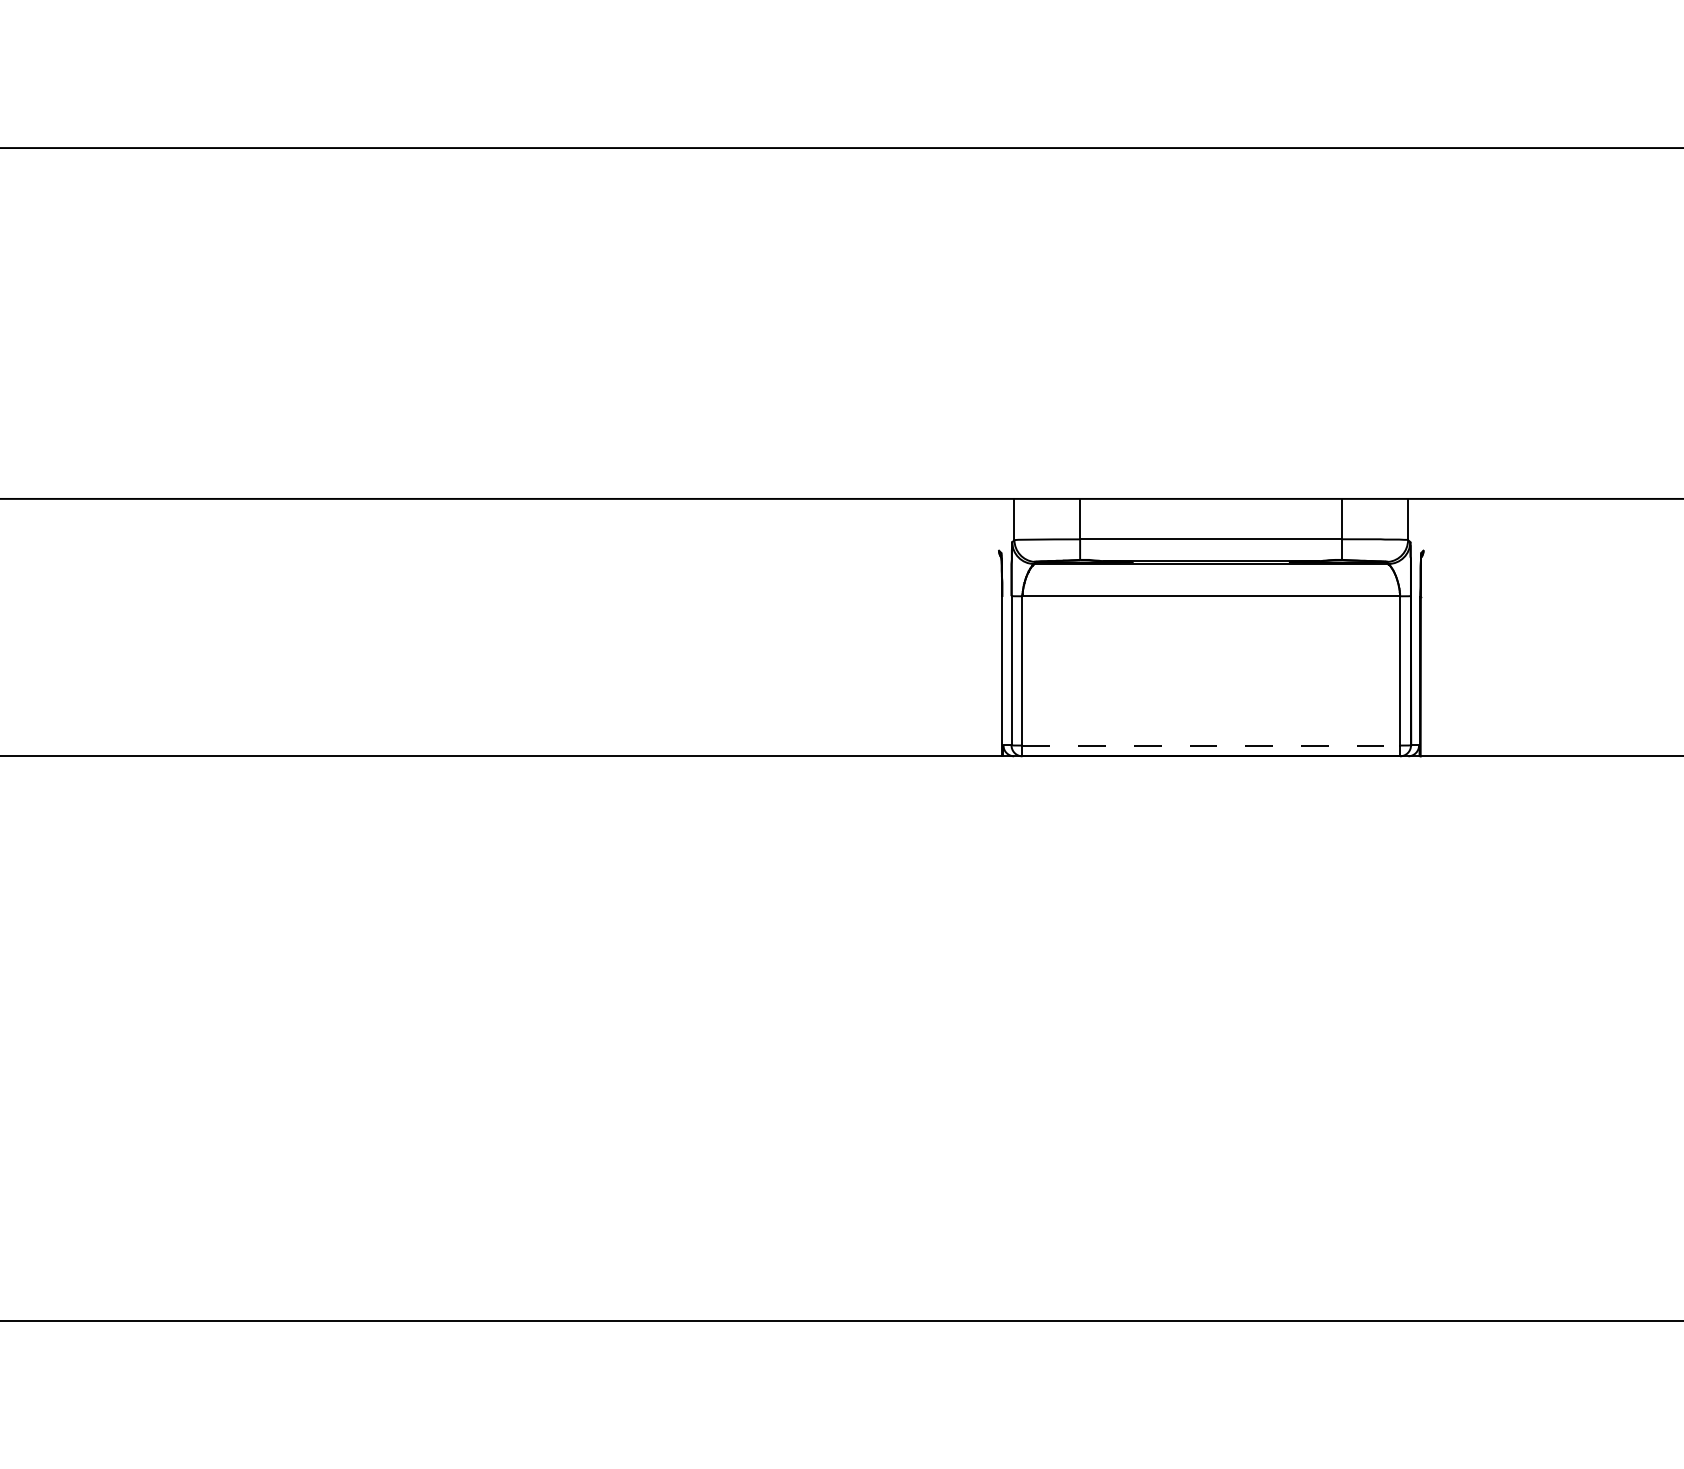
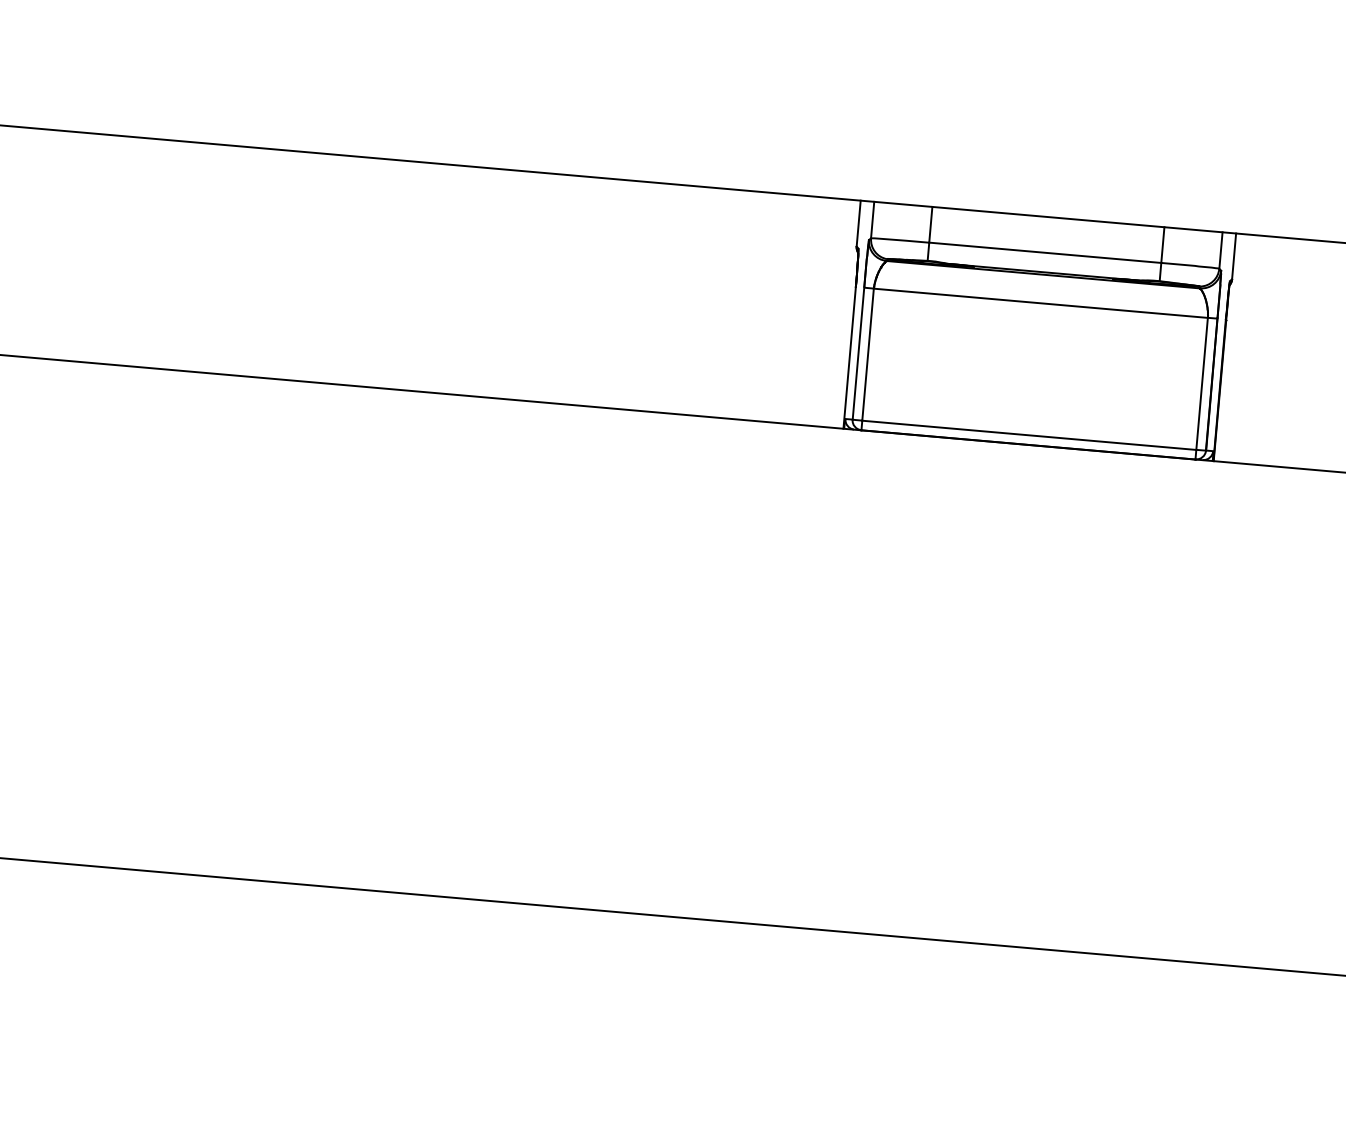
line: (999, 524) -> (859, 223), added
line: (1423, 524) -> (1234, 256), added
line: (1211, 745) -> (1029, 435), dashed -> solid

